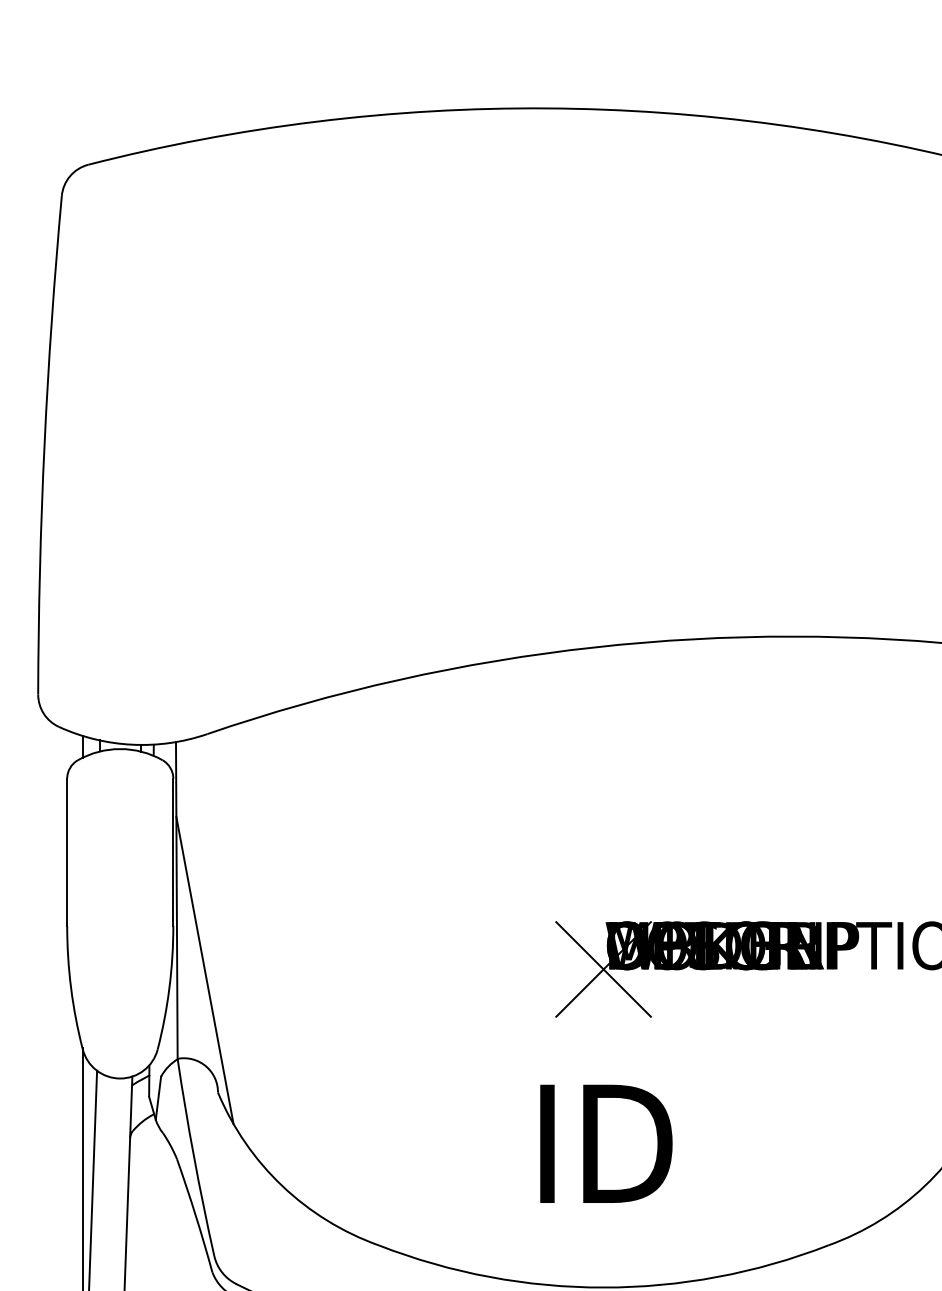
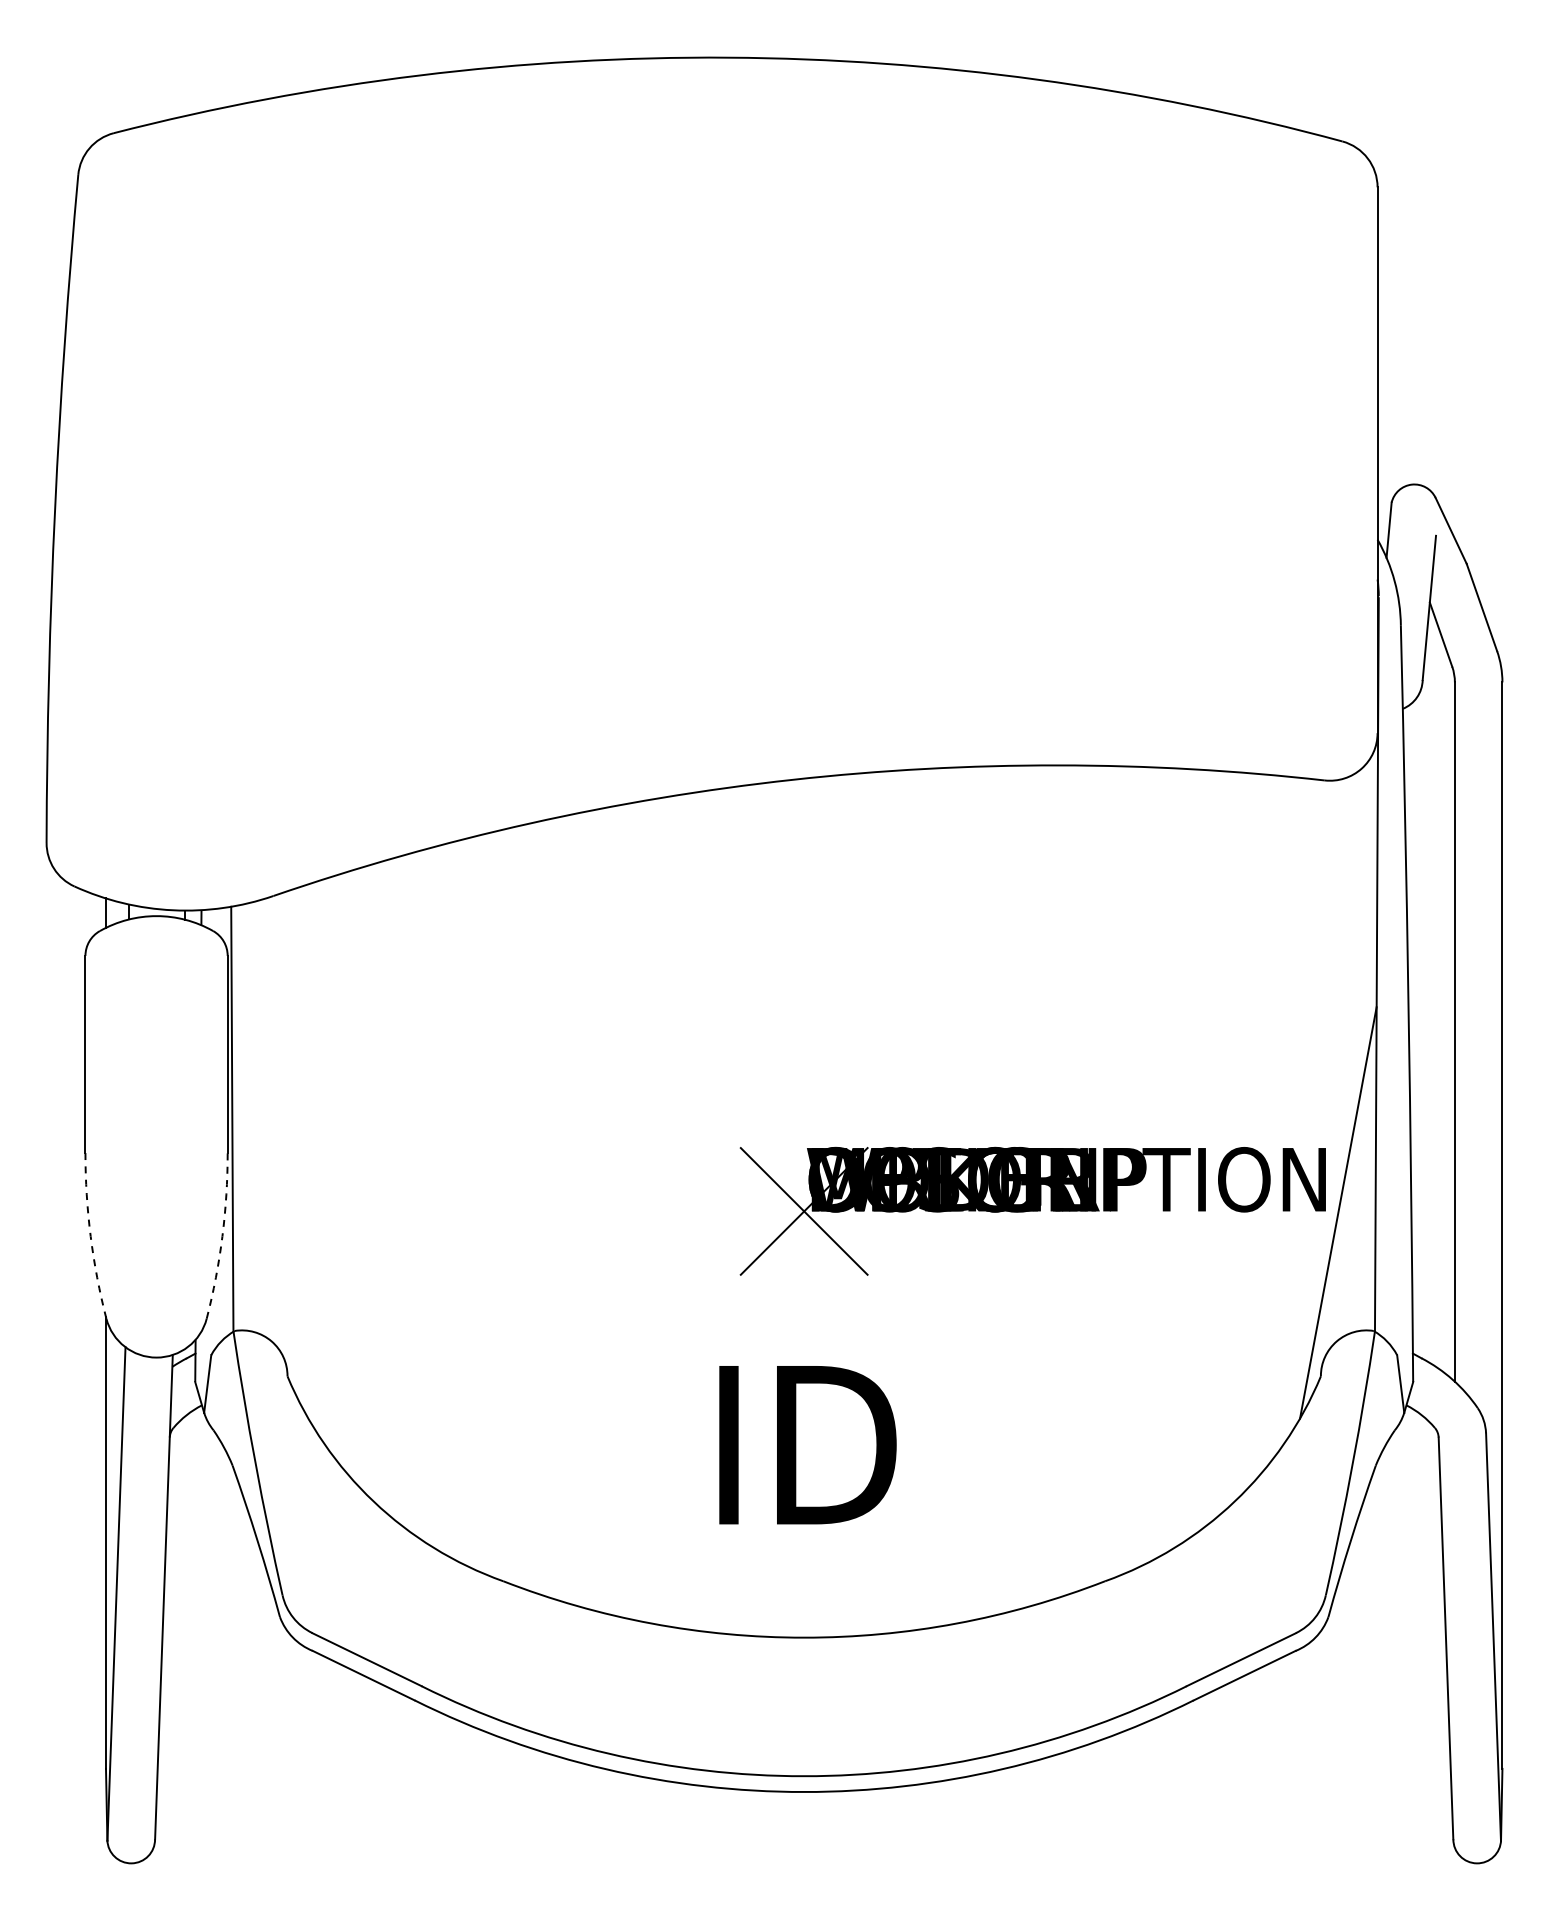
line: (204, 970) -> (269, 1212), removed
arc: (70, 988) -> (90, 1236), solid -> dashed
arc: (169, 988) -> (222, 1236), solid -> dashed

